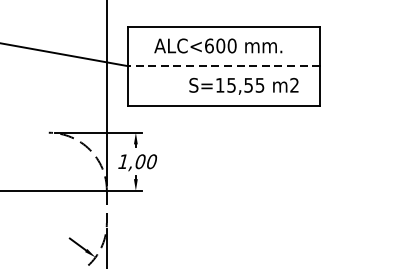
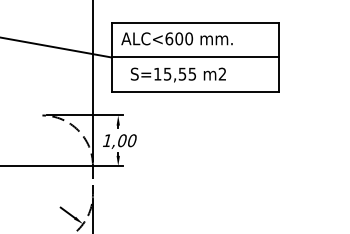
text: (217, 45) -> (176, 38), moved
line: (224, 66) -> (195, 57), dashed -> solid
text: (244, 85) -> (178, 74), moved

